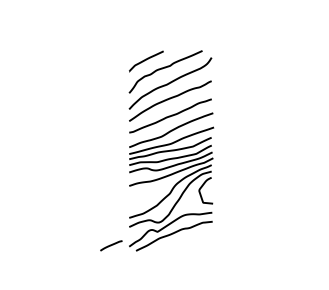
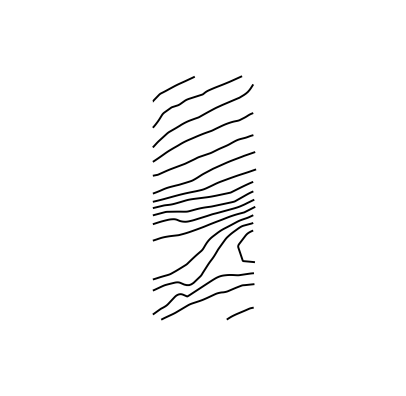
line: (110, 245) -> (239, 313), moved

